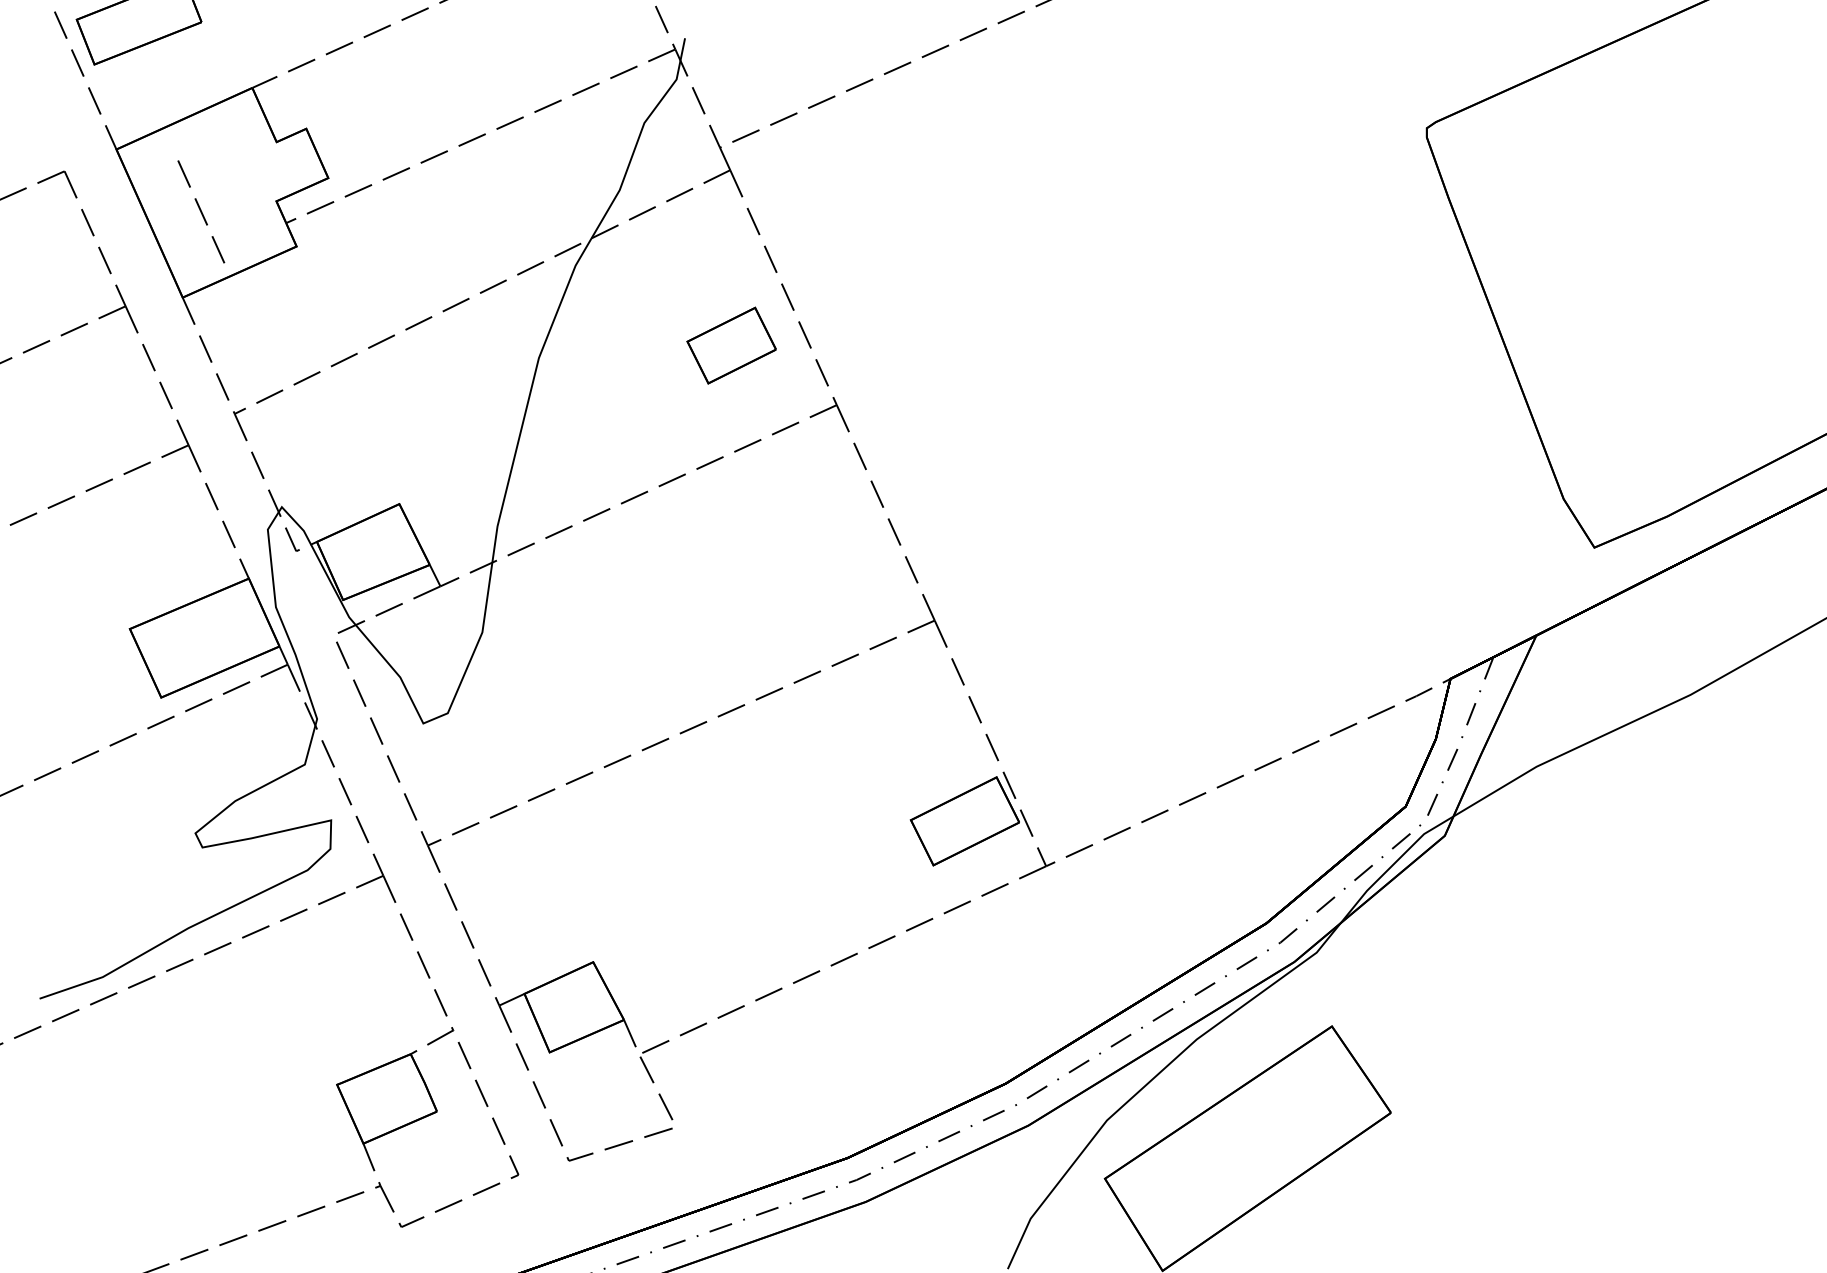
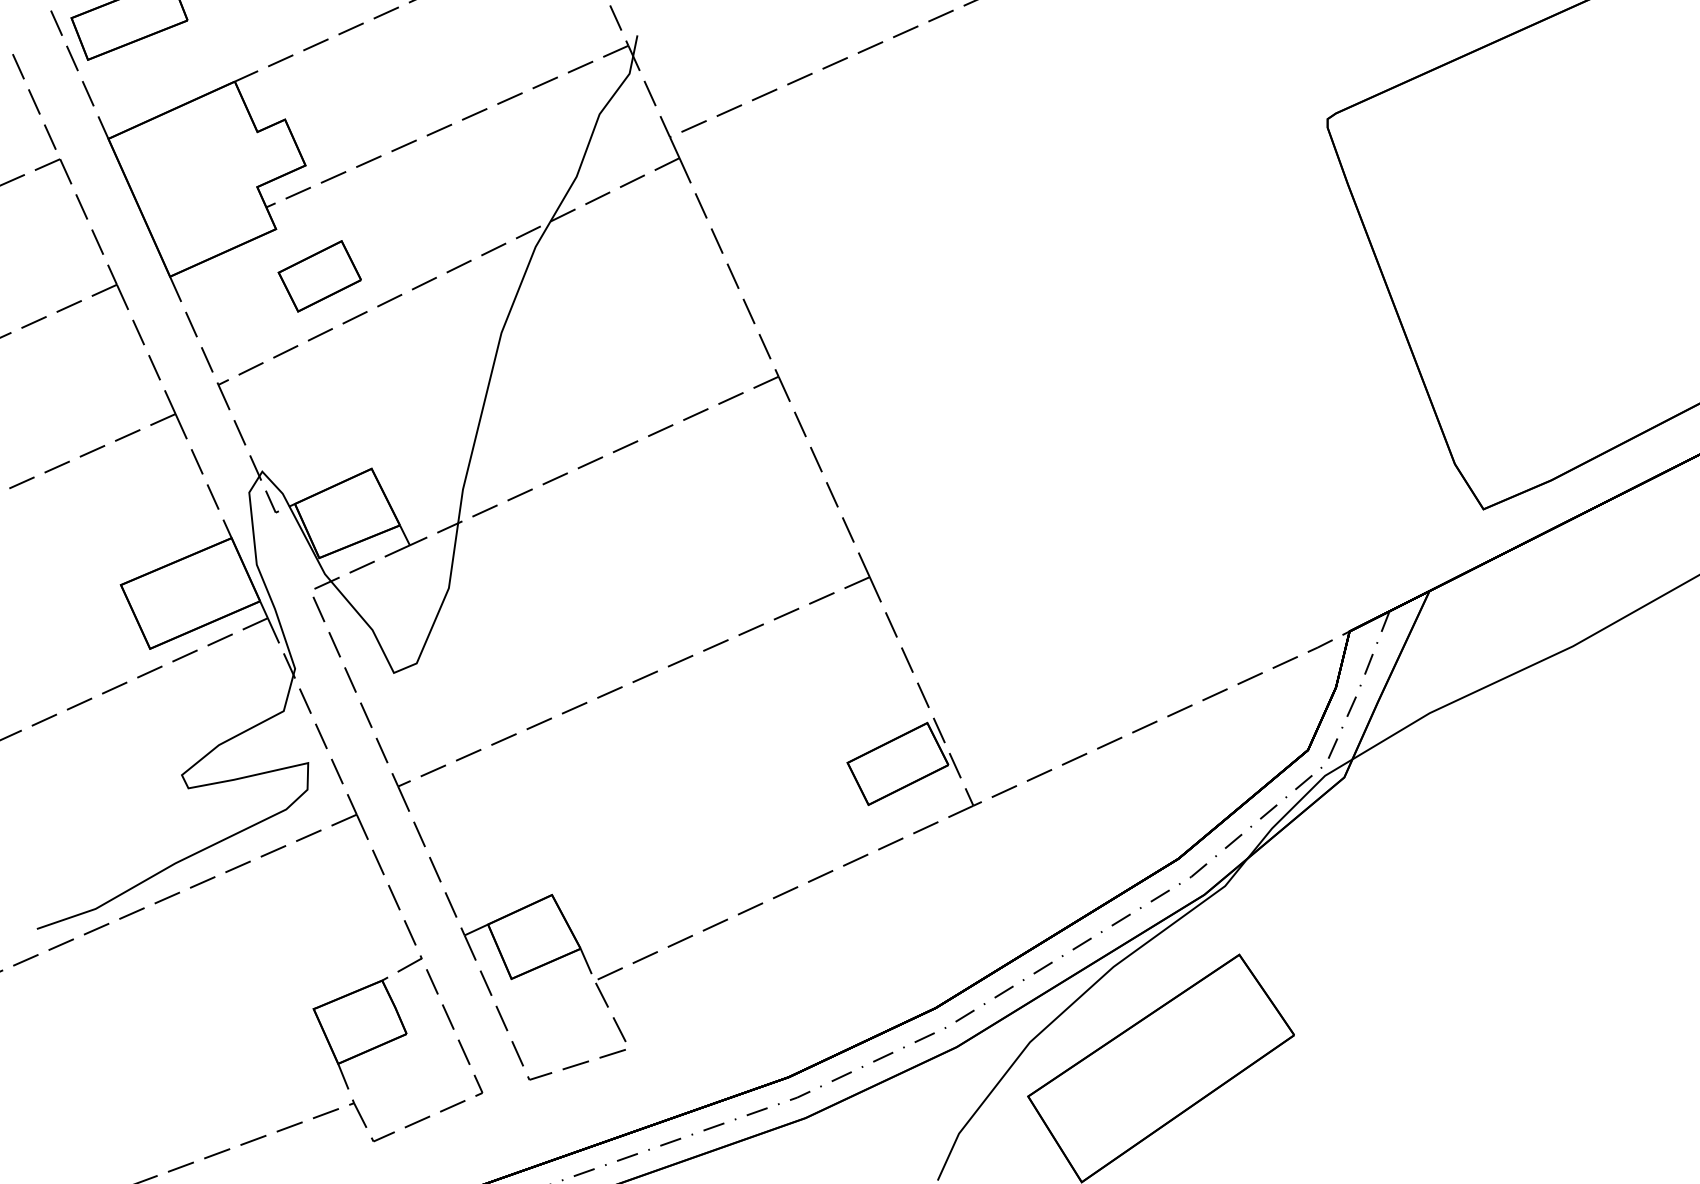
line: (201, 211) -> (34, 101), moved
part: (731, 345) -> (319, 276), moved

